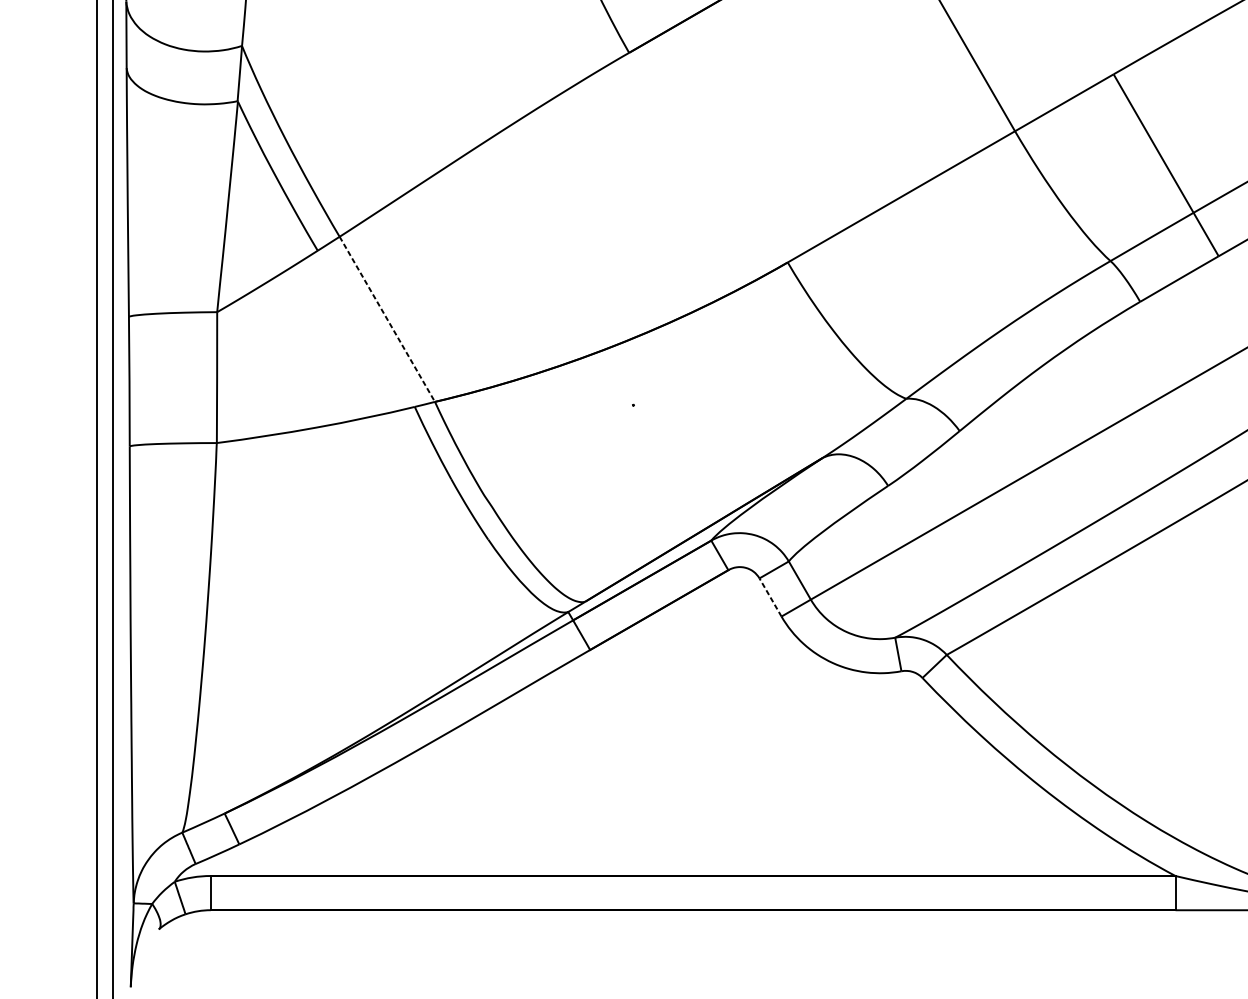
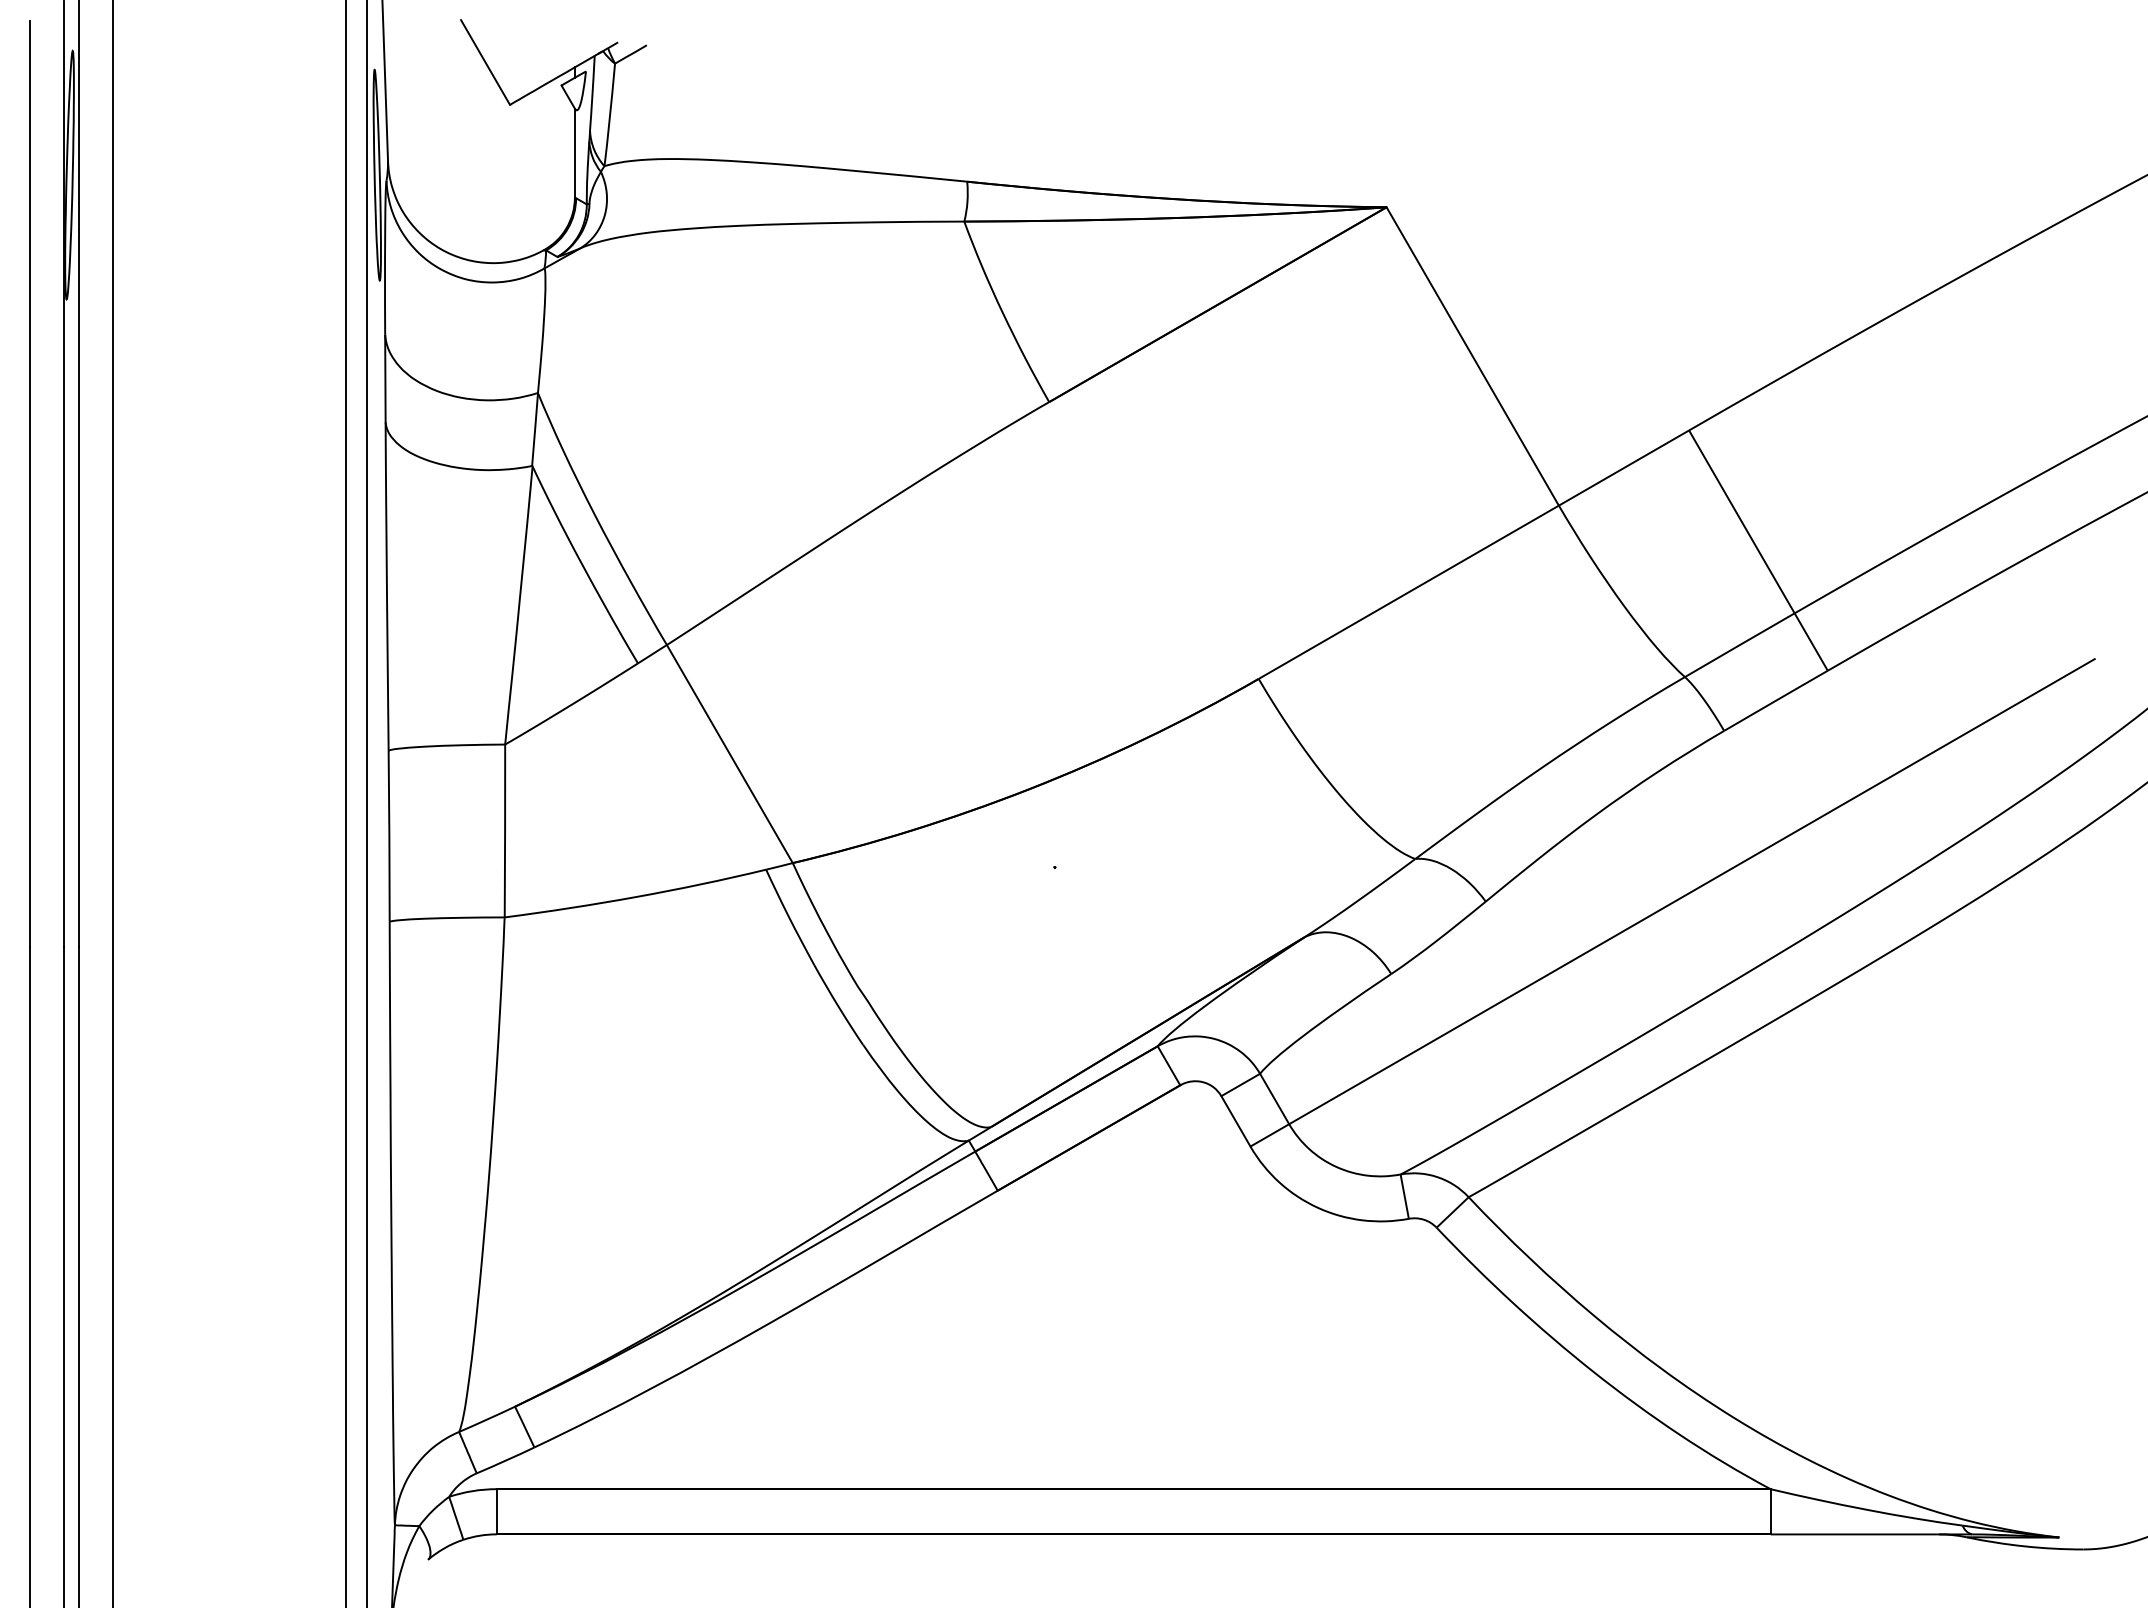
line: (387, 319) -> (729, 754), dashed -> solid
line: (770, 596) -> (1235, 1120), dashed -> solid

